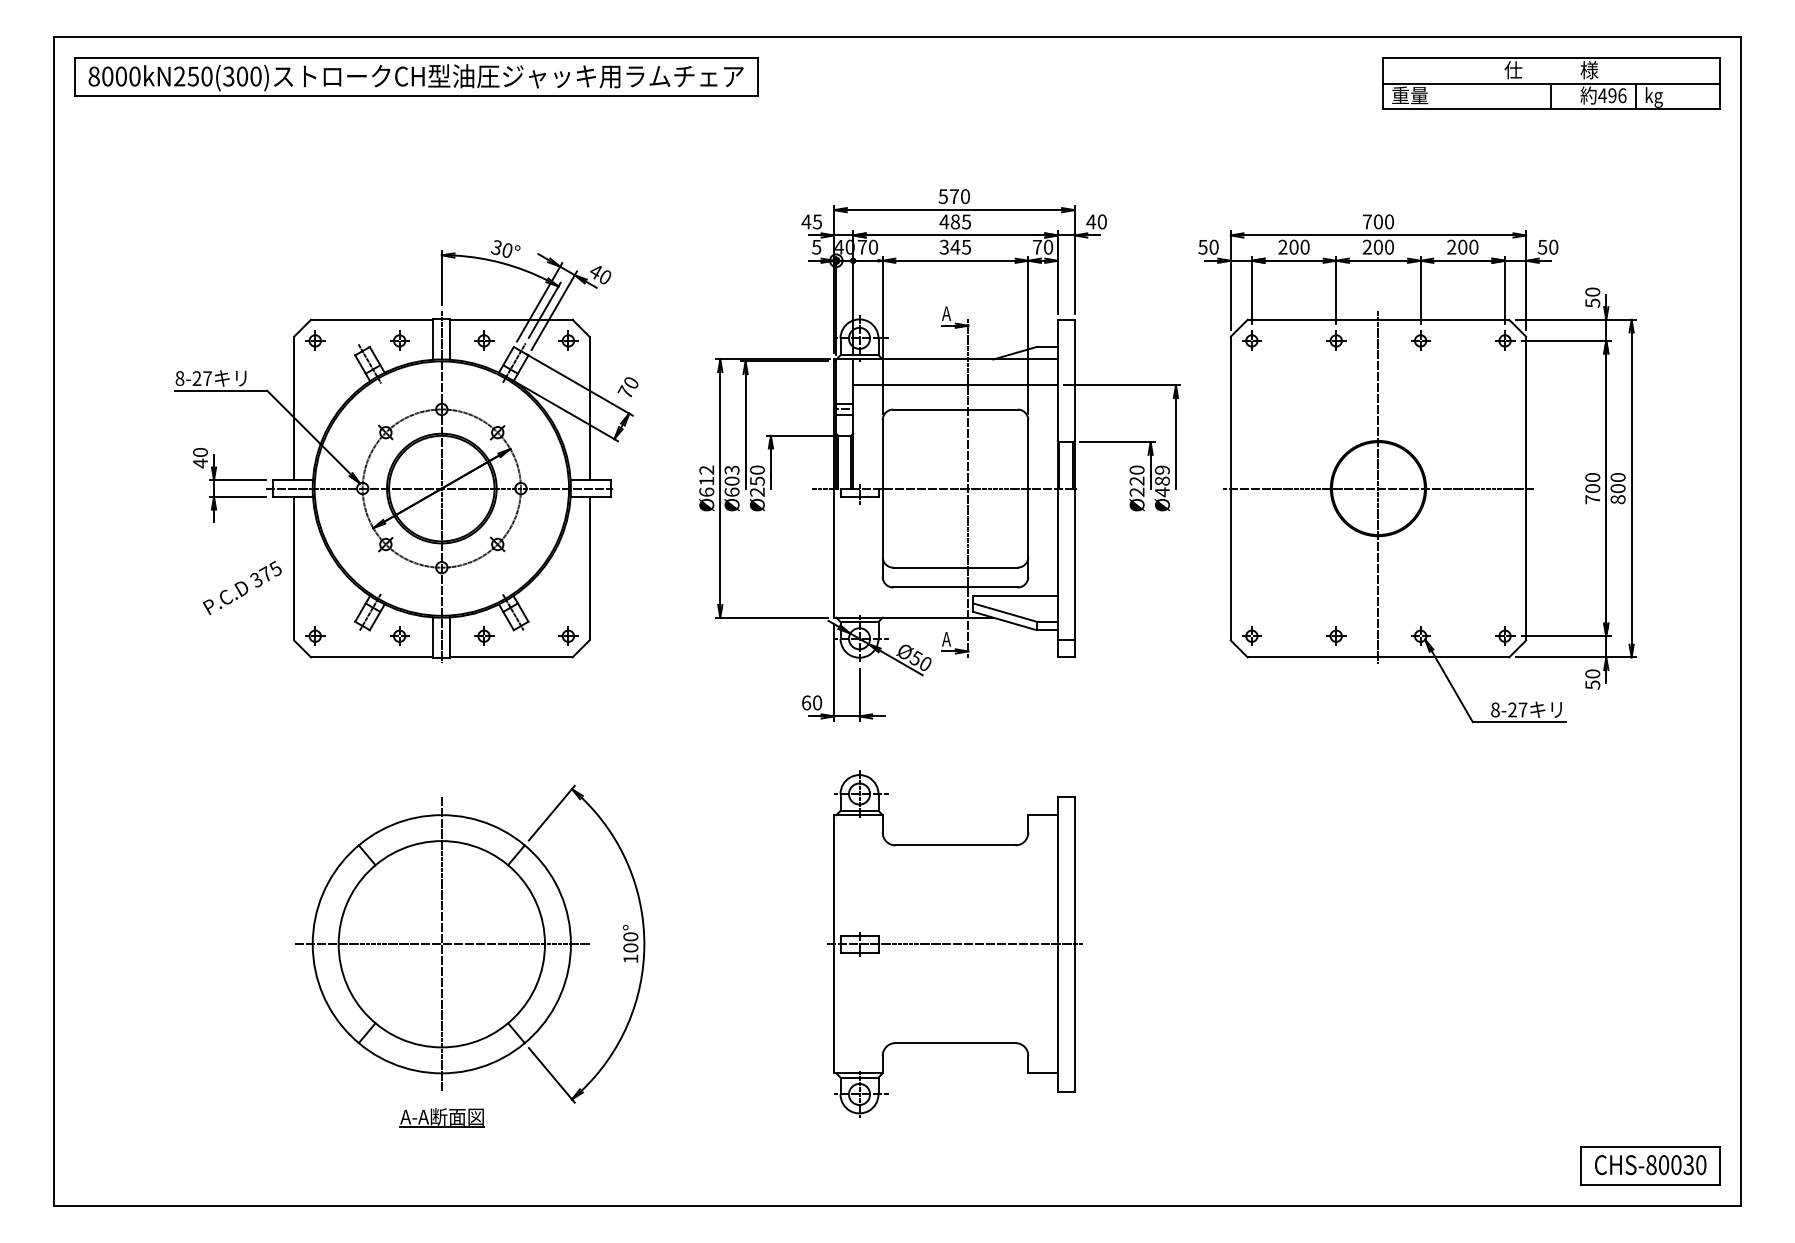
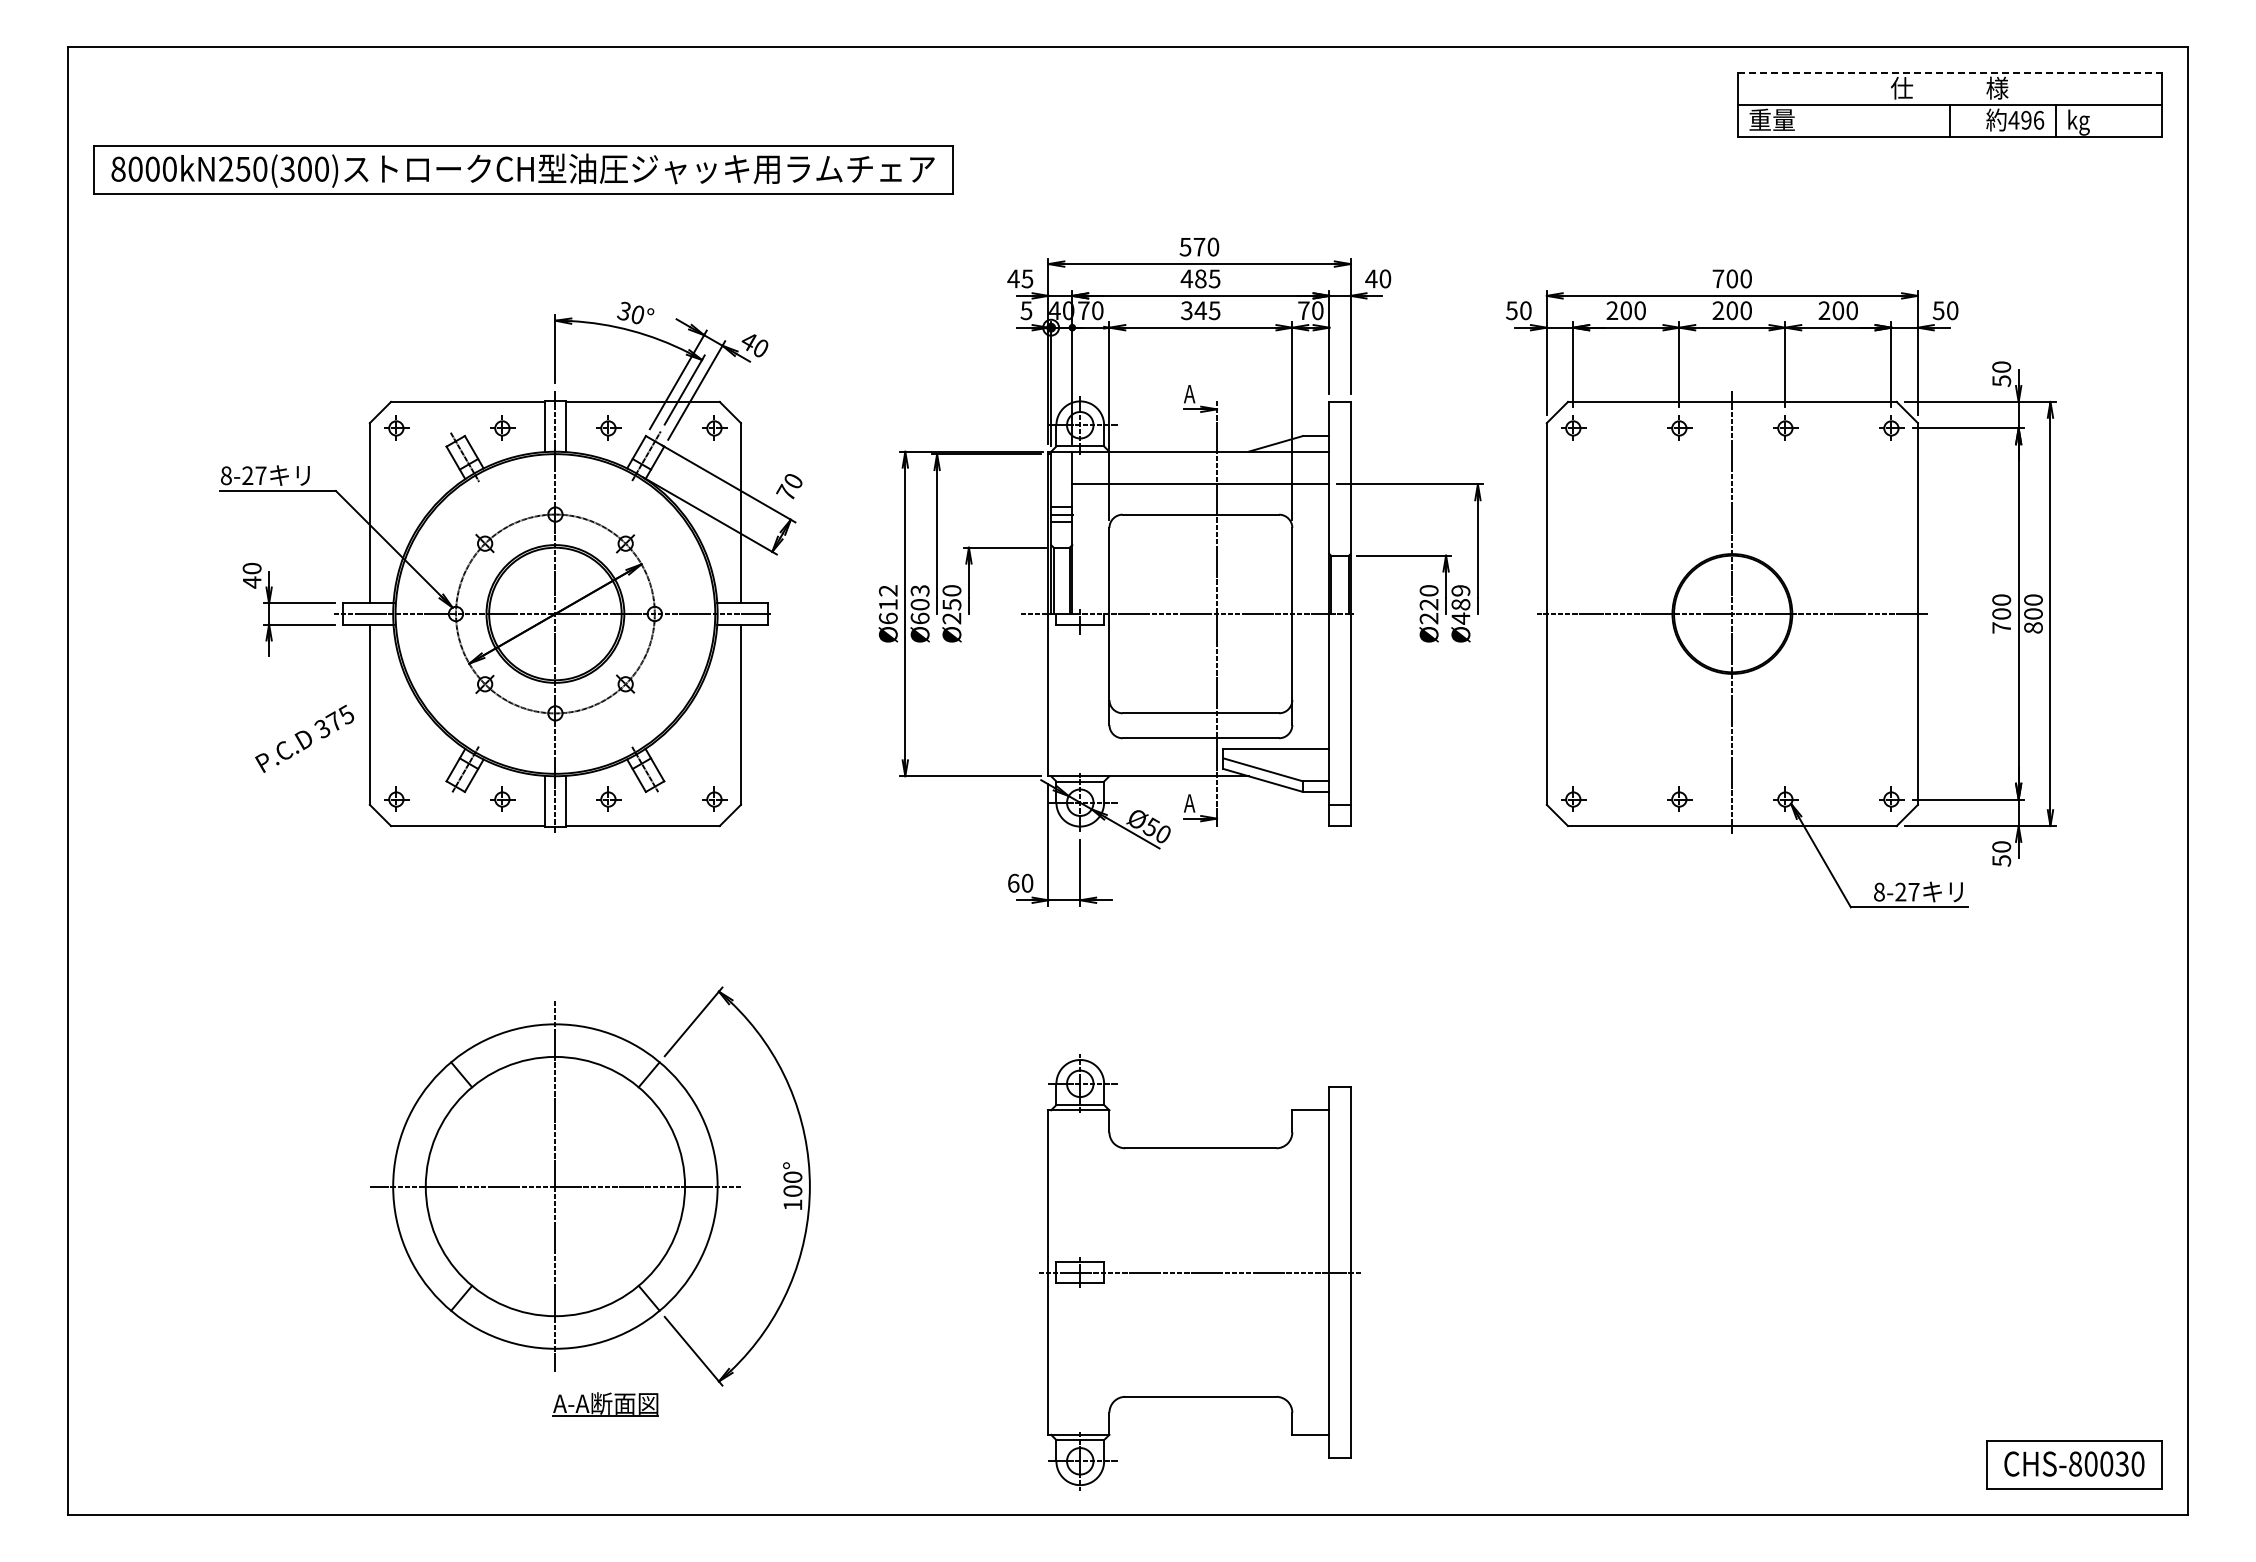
line: (1552, 58) -> (1950, 73), solid -> dashed
part: (416, 76) -> (523, 169), moved
part: (954, 944) -> (1199, 1272), moved
part: (441, 1117) -> (605, 1404), moved

